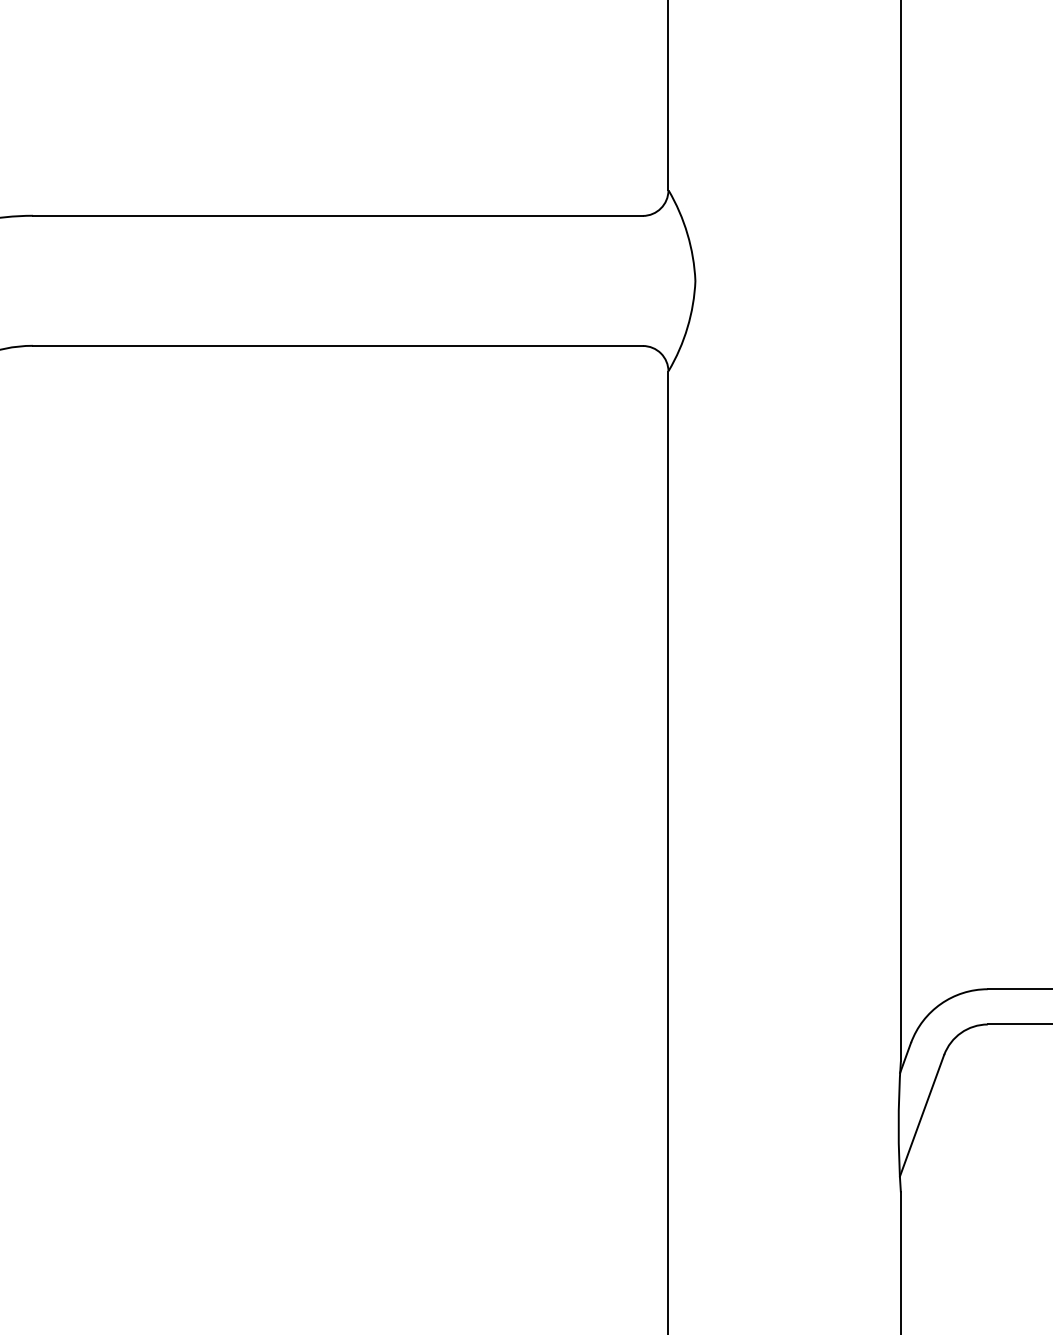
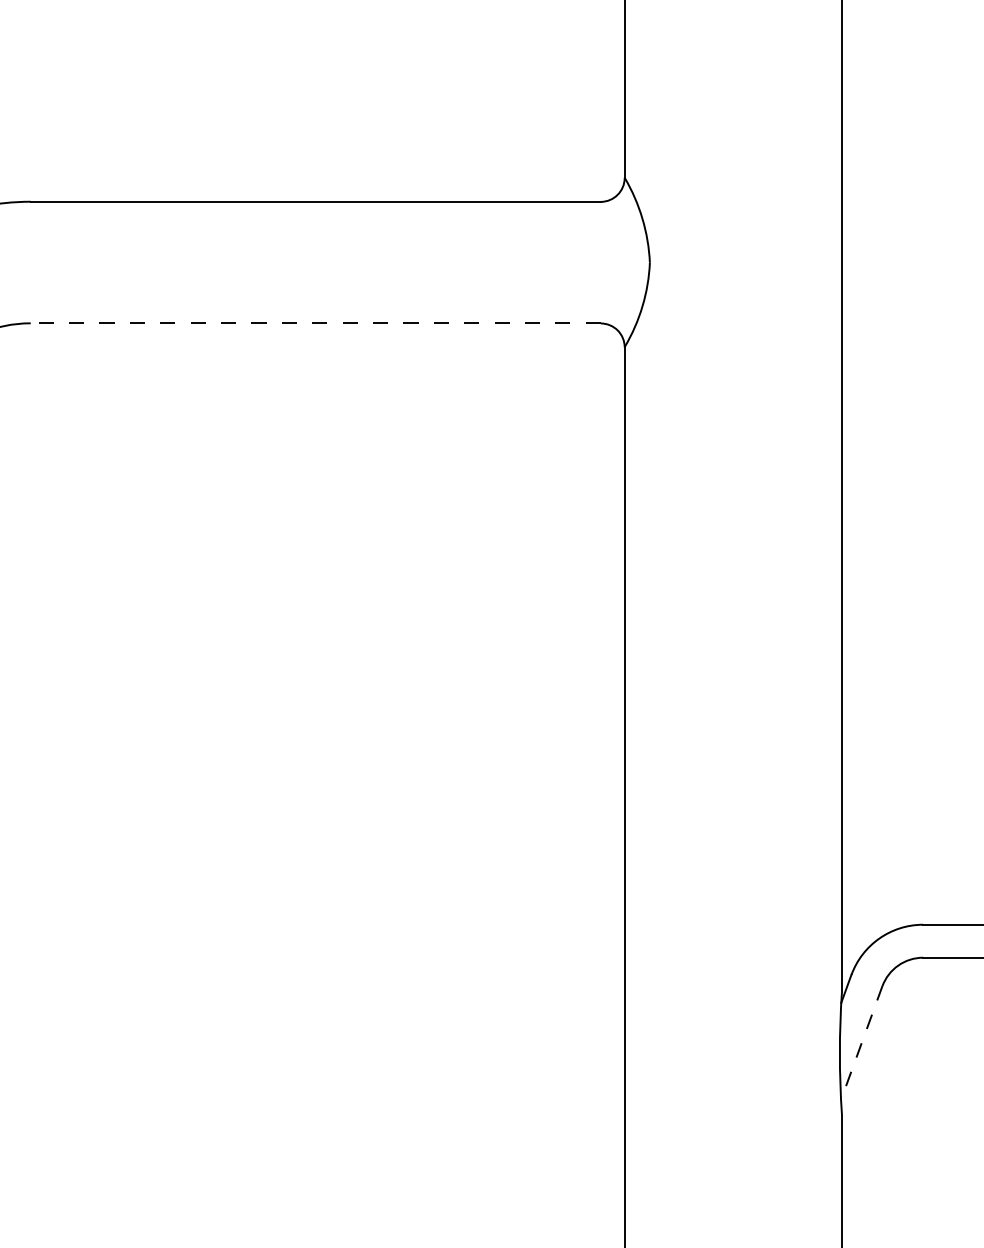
line: (337, 346) -> (315, 323), solid -> dashed
line: (921, 1116) -> (861, 1043), solid -> dashed

